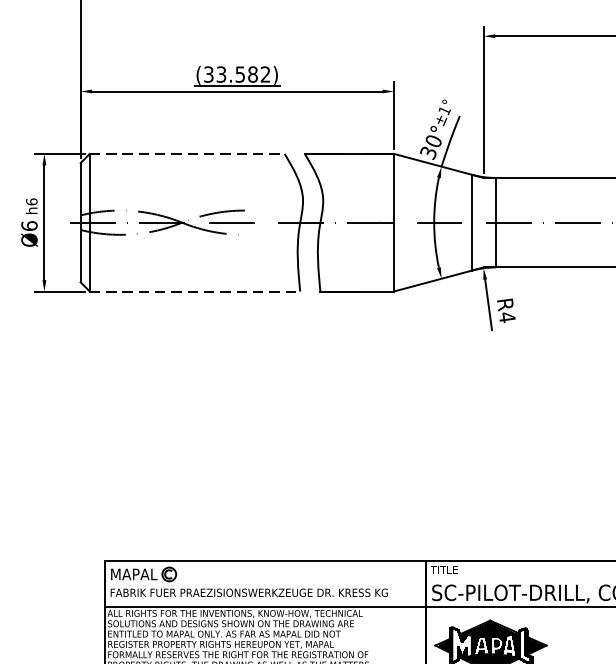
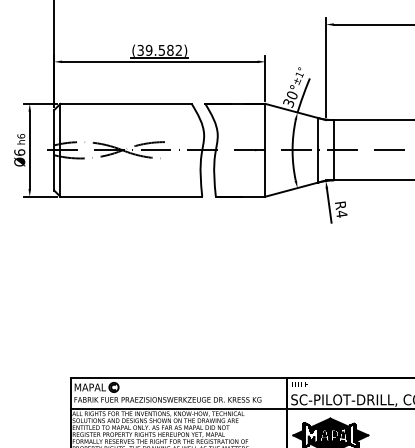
text: (220, 74) -> (148, 50), (33.582) -> (39.582)
line: (187, 153) -> (126, 103), dashed -> solid
line: (195, 291) -> (131, 196), dashed -> solid

